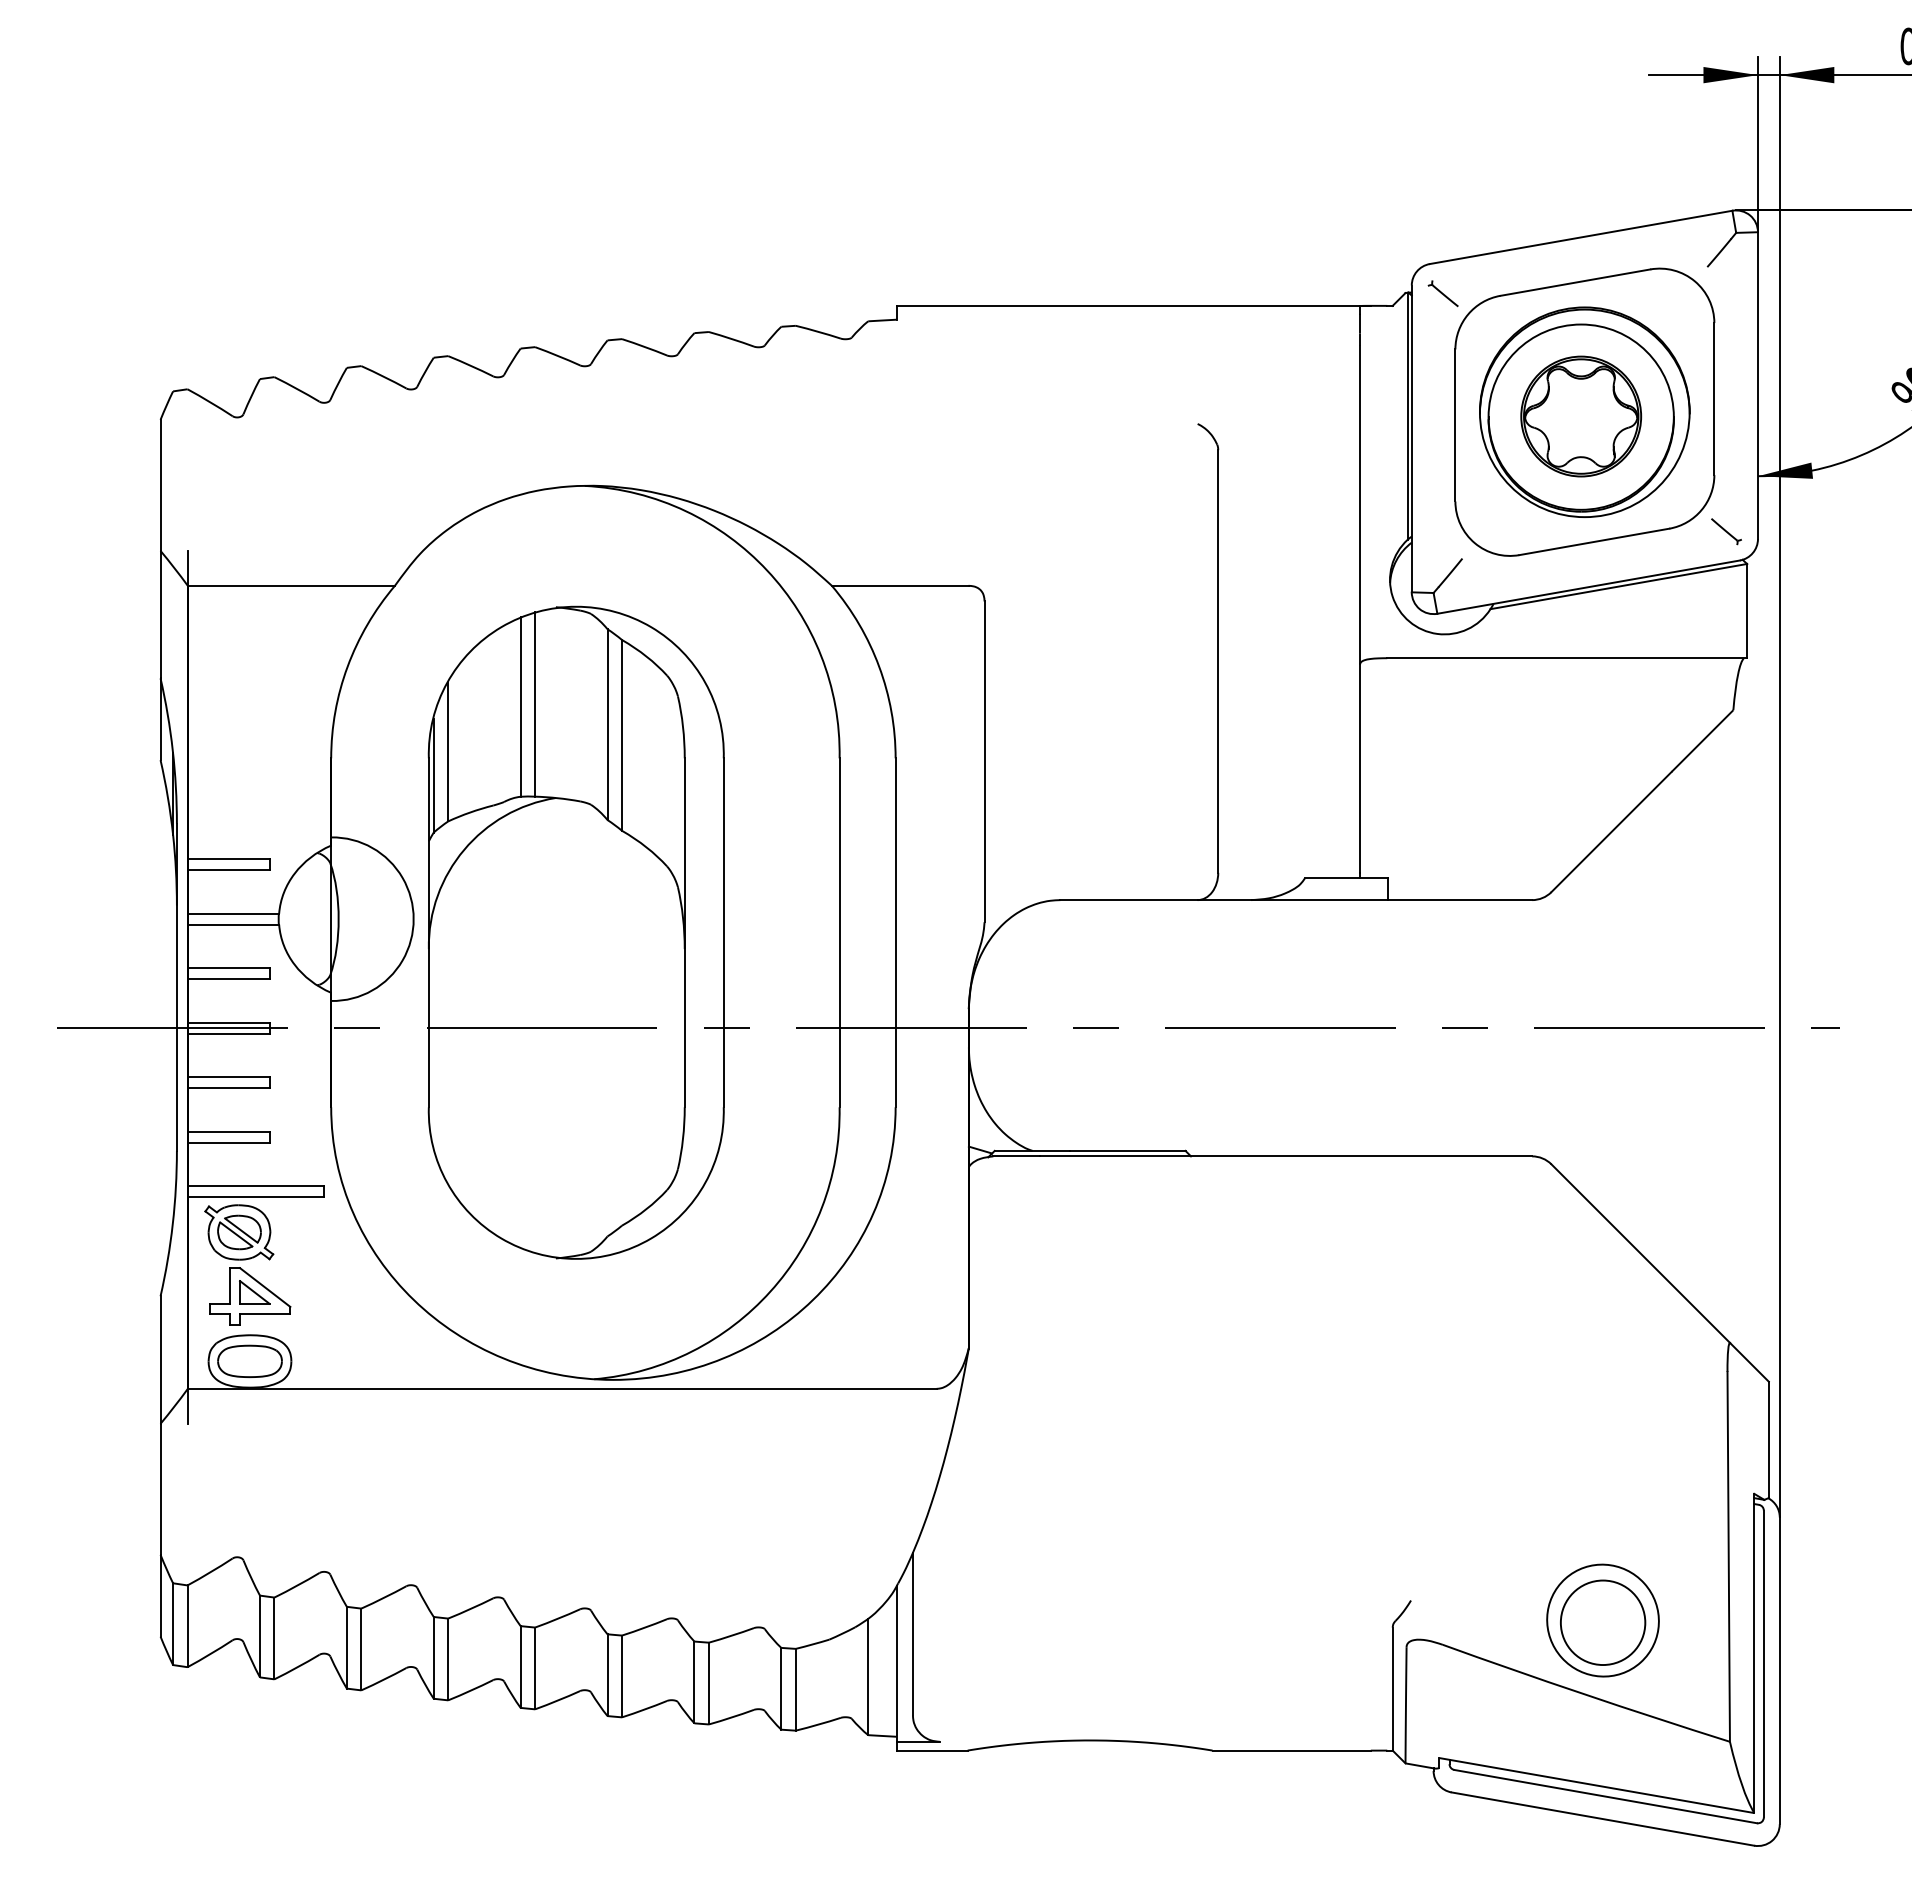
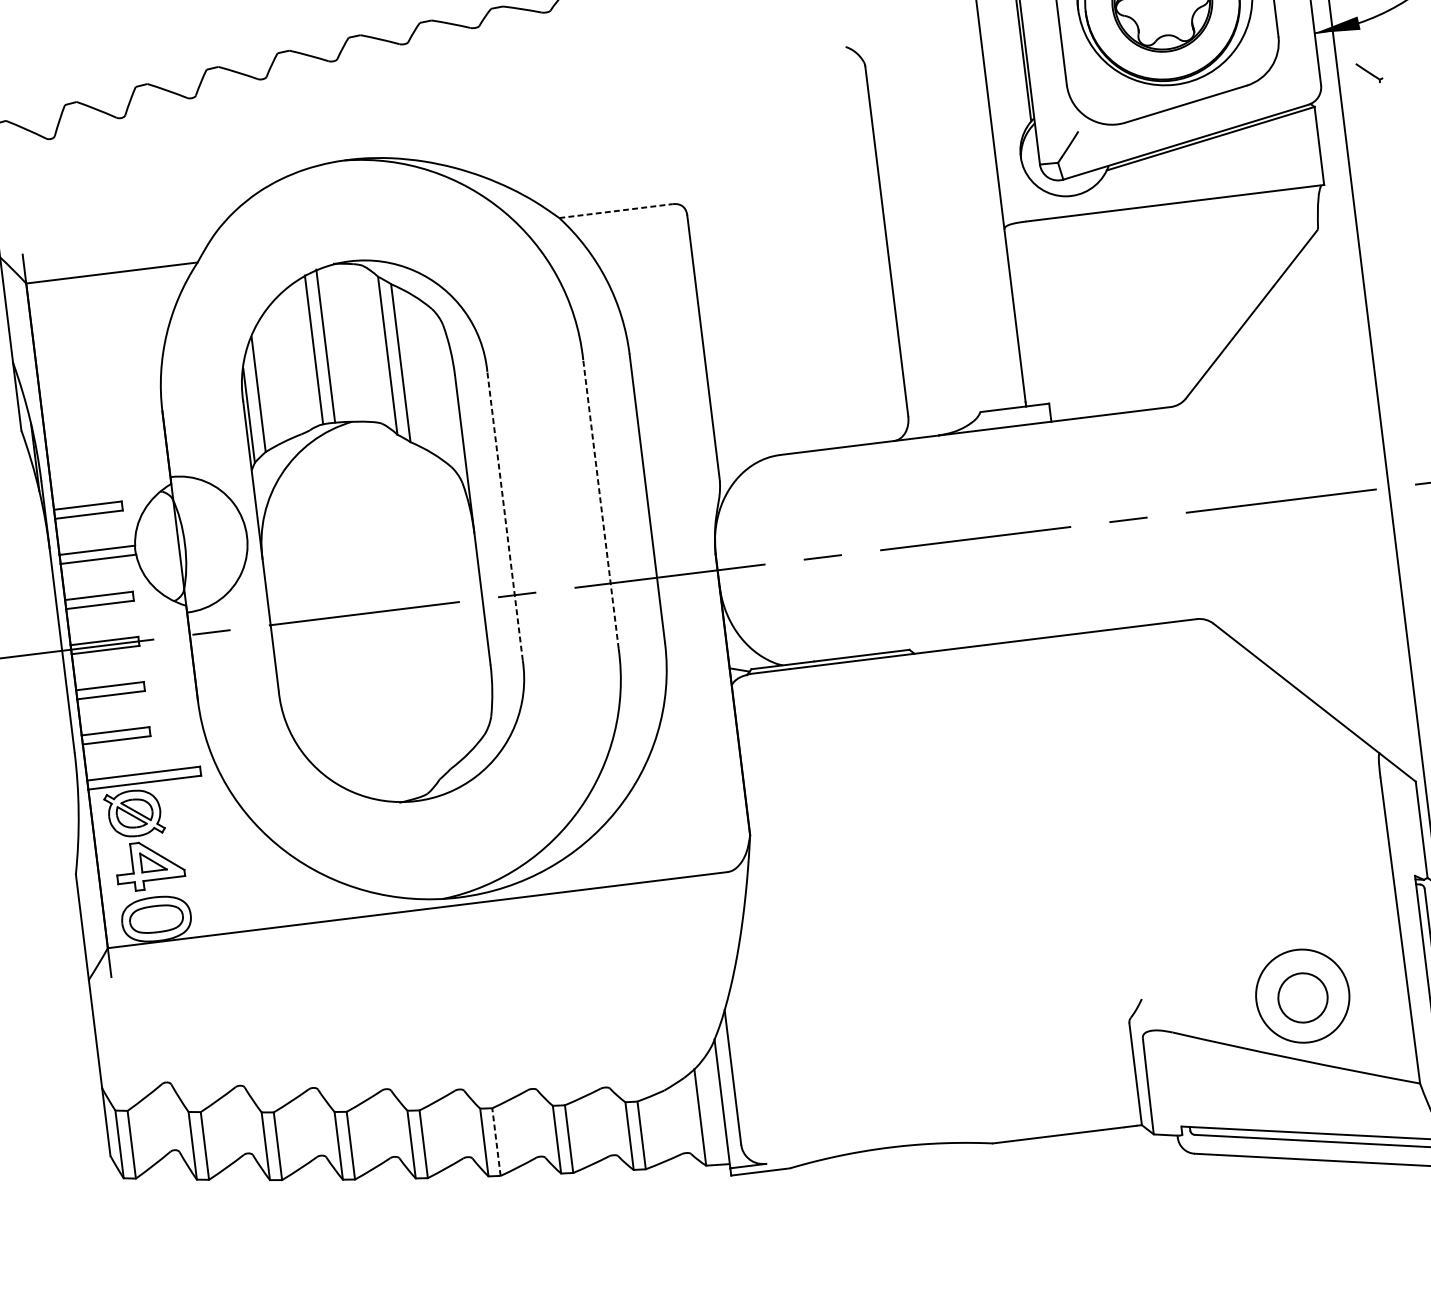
part: (1726, 531) -> (1369, 72), moved
line: (900, 585) -> (616, 210), solid -> dashed
line: (723, 932) -> (504, 516), solid -> dashed
line: (839, 932) -> (600, 504), solid -> dashed
circle: (1602, 1622) -> (1302, 997), size x0.7
line: (622, 1676) -> (496, 1142), solid -> dashed

